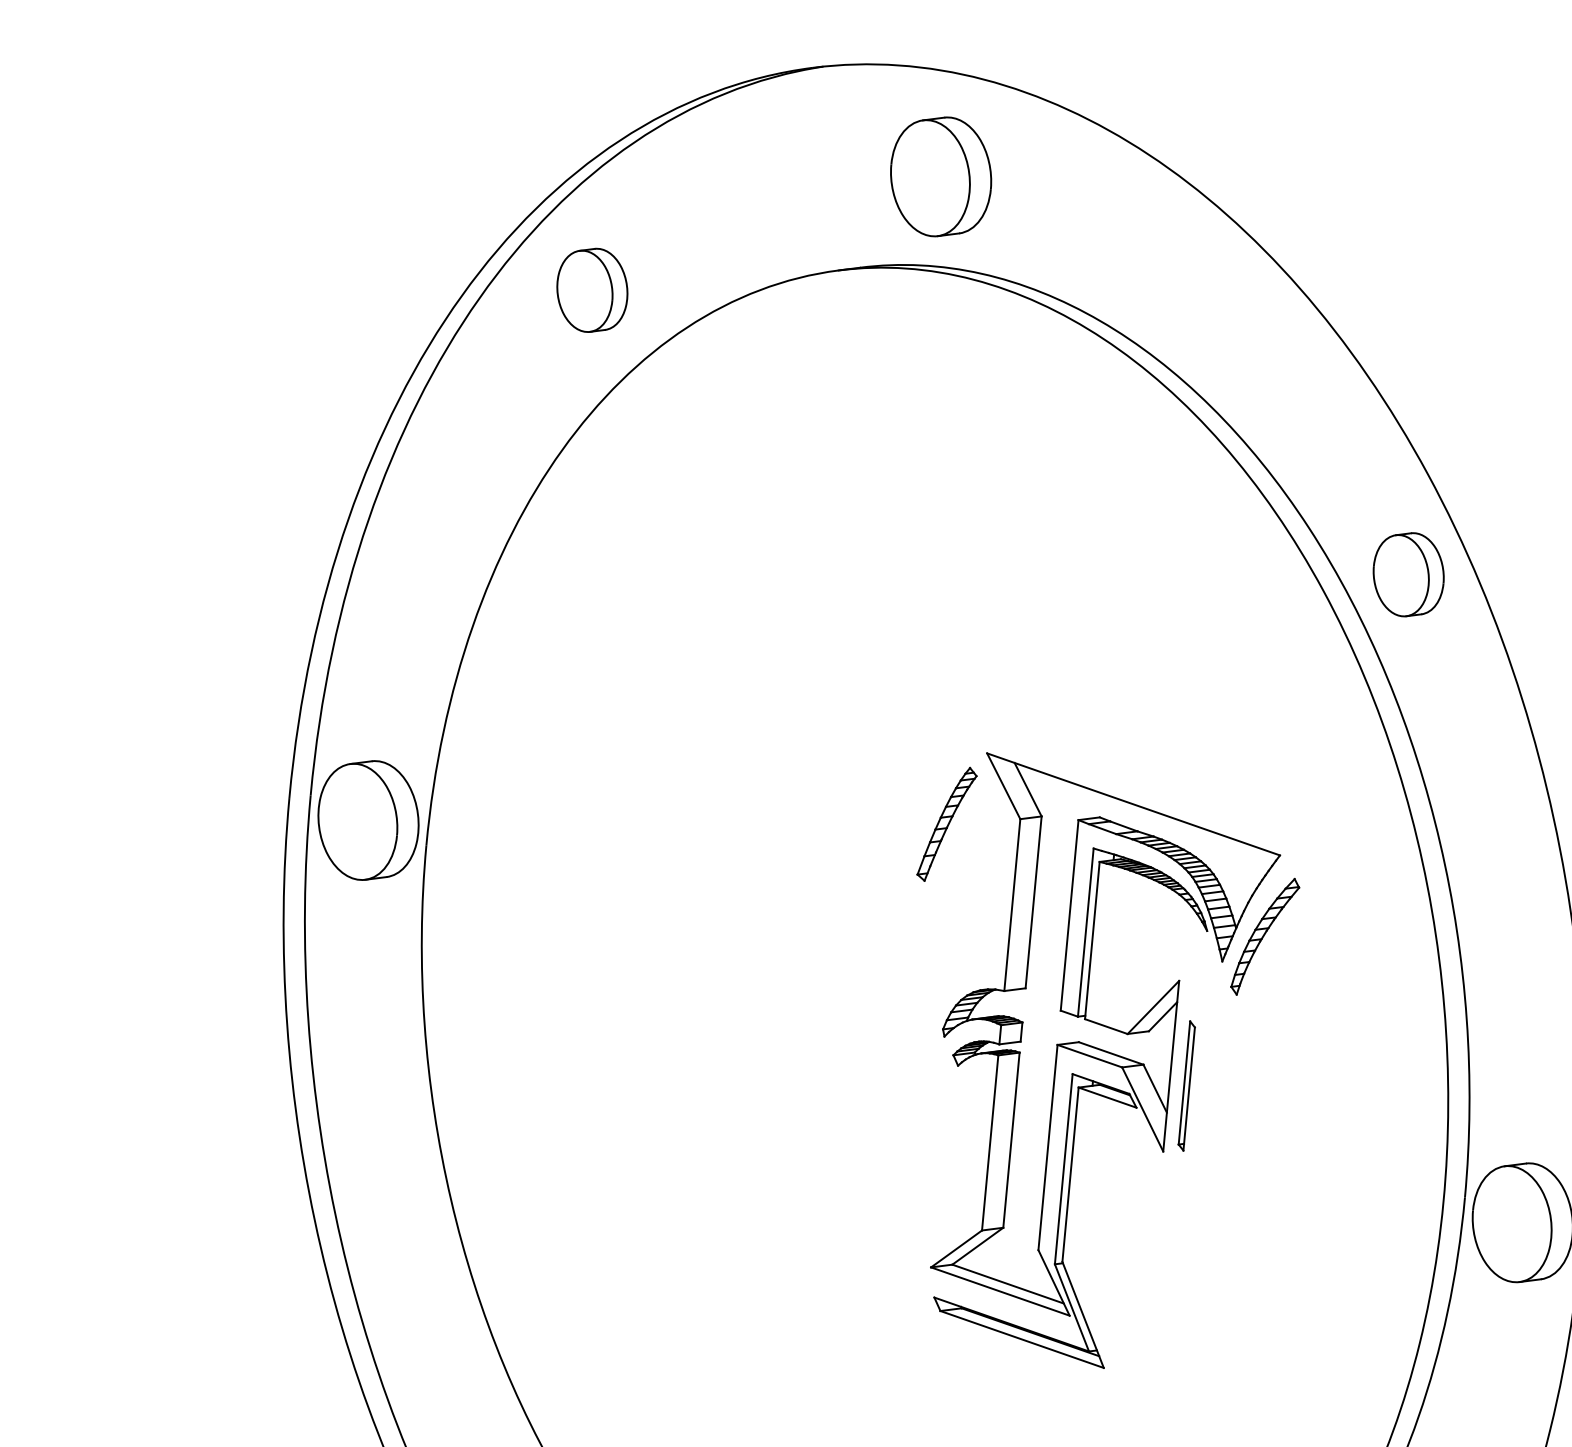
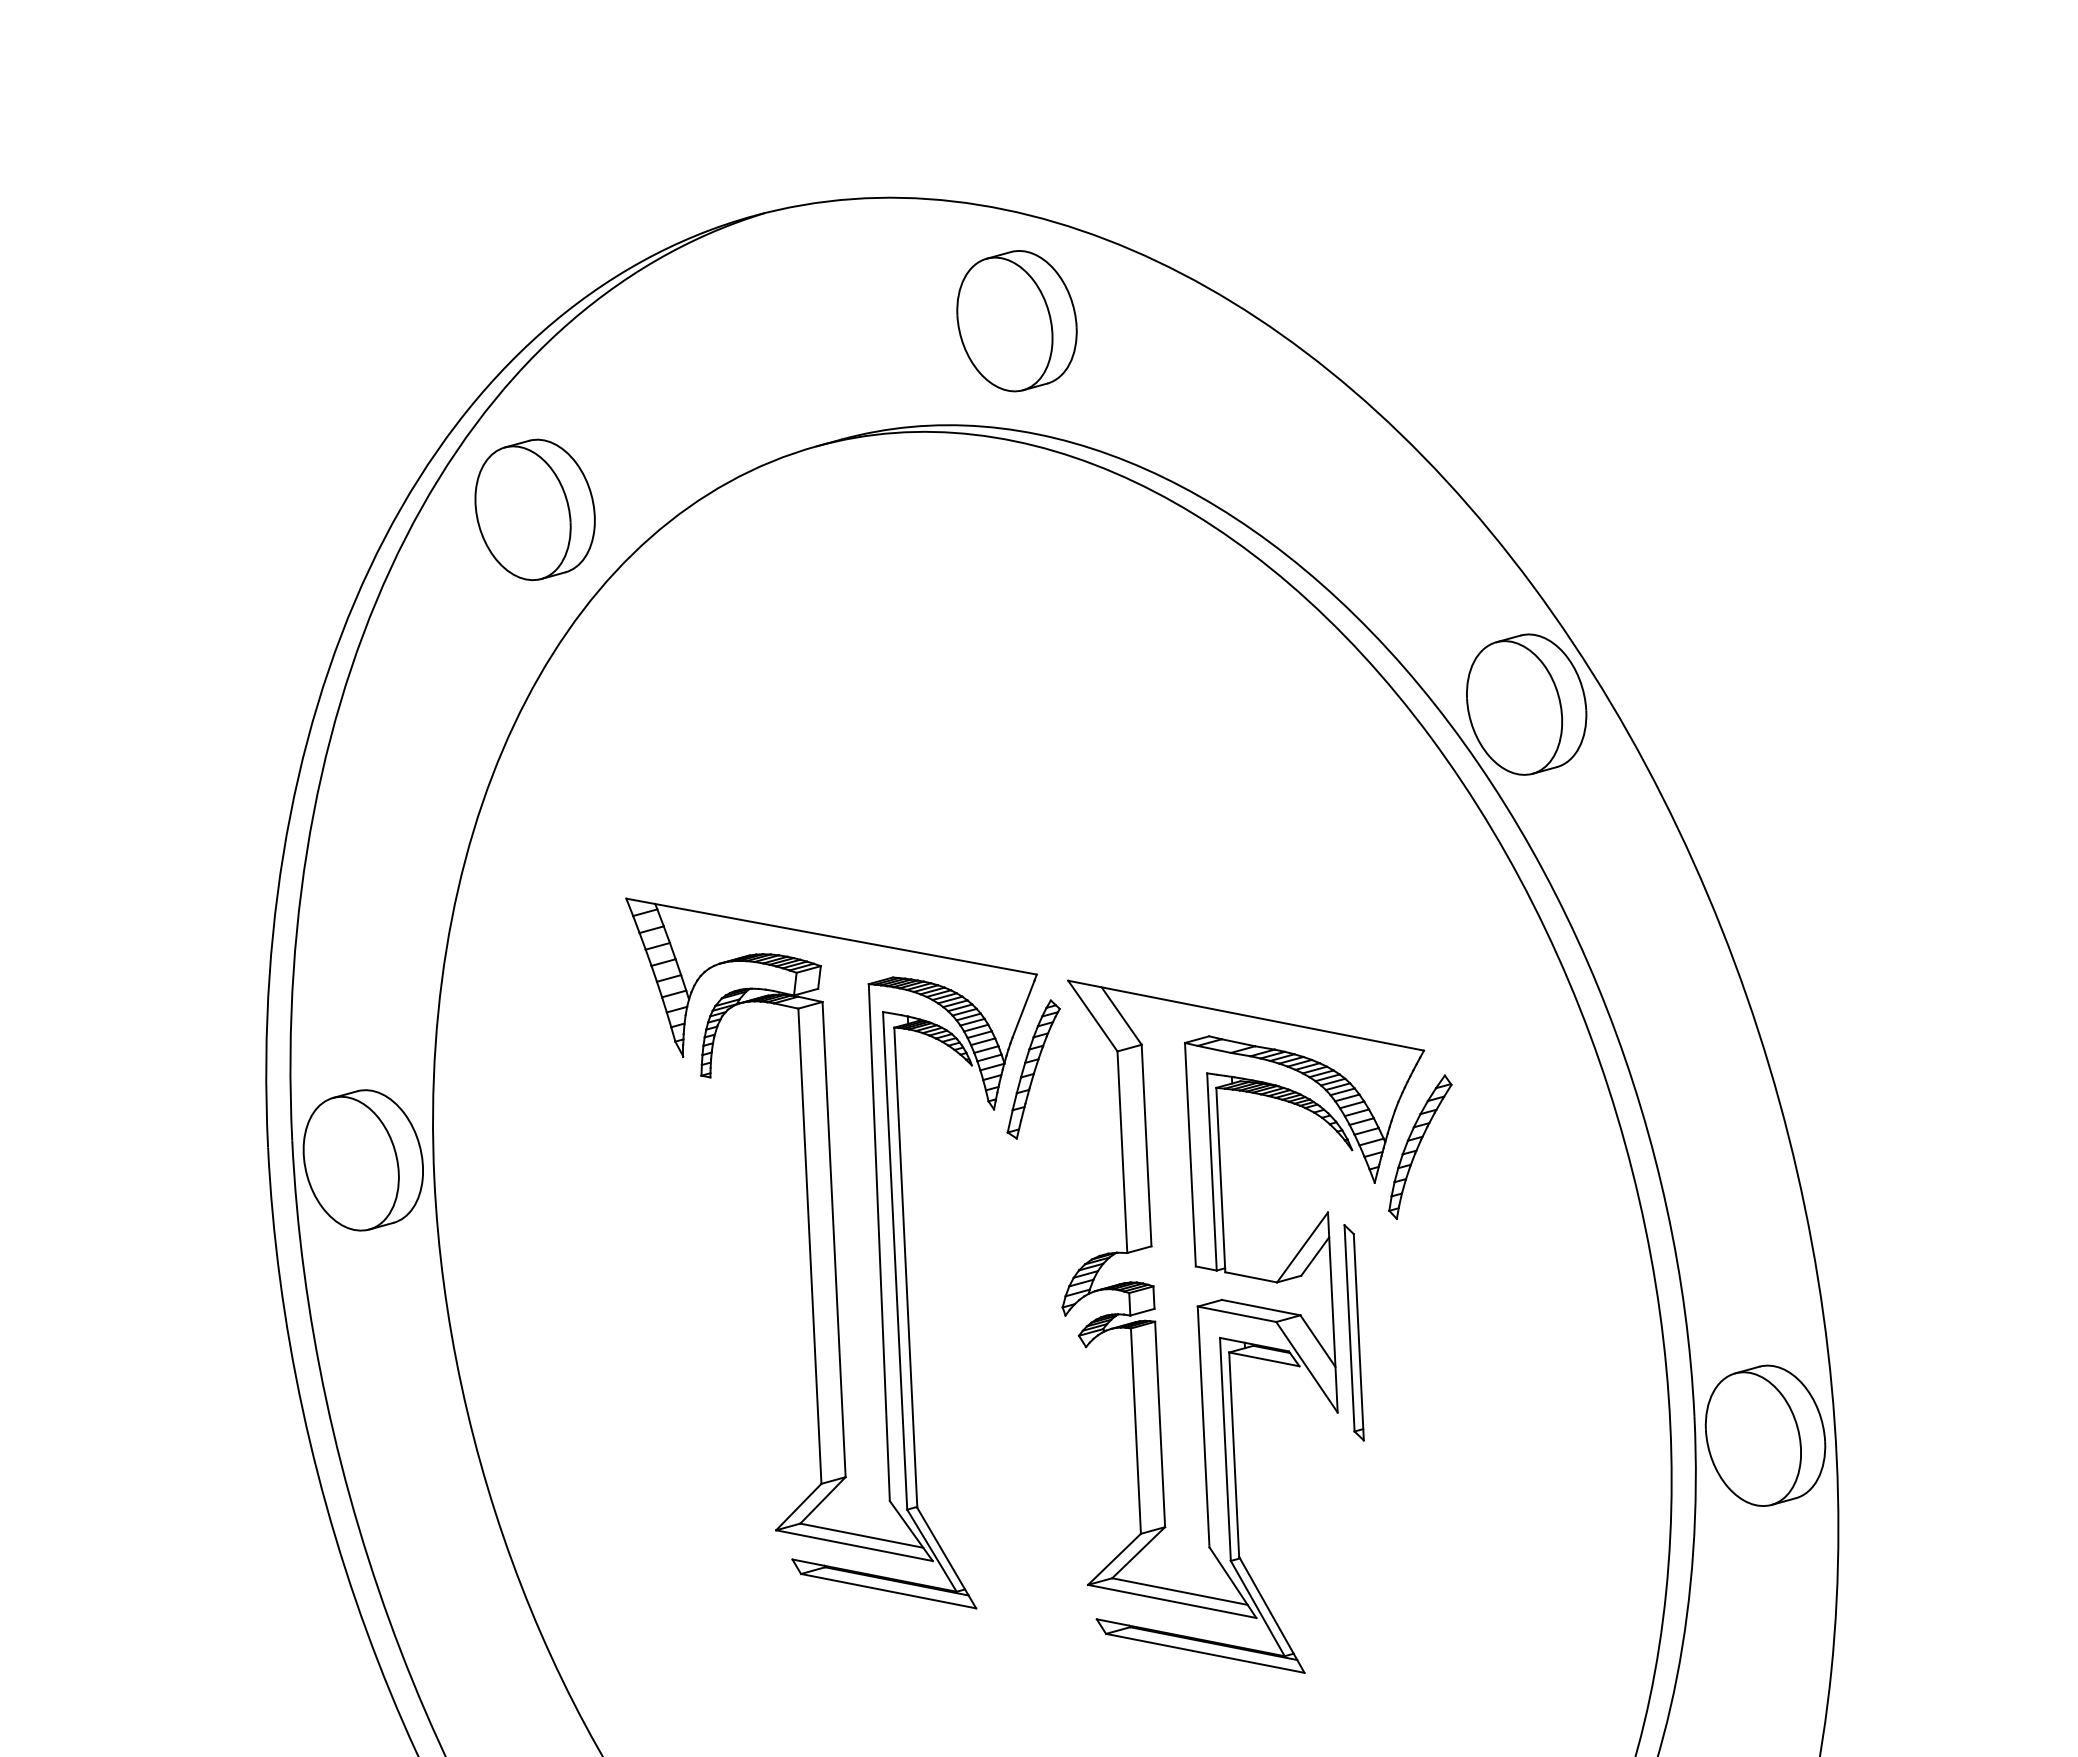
part: (940, 177) -> (1016, 321), moved
part: (591, 289) -> (534, 509), size x1.43
part: (1408, 574) -> (1526, 704), size x1.43
part: (753, 955) -> (831, 1253), added
part: (1186, 1085) -> (1353, 1332), size x1.43

